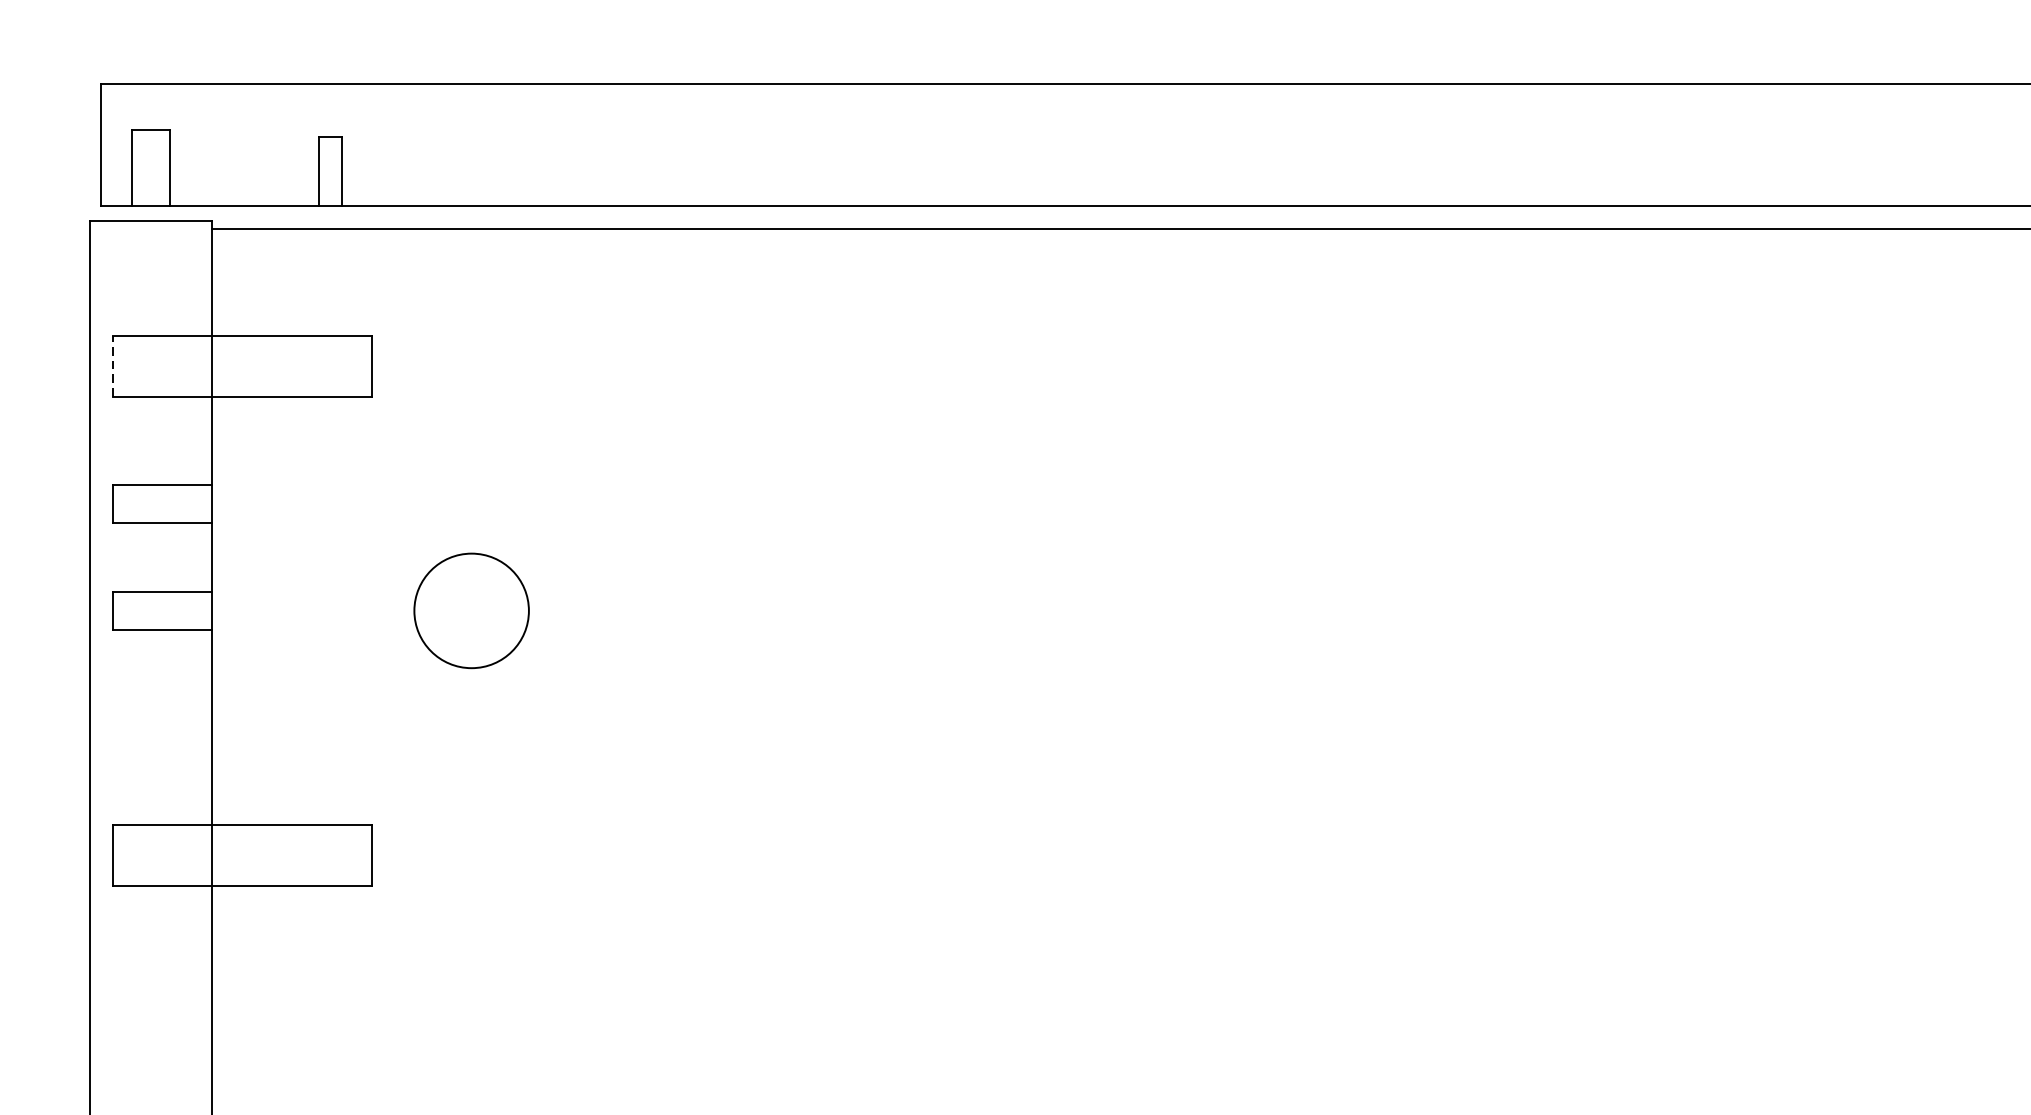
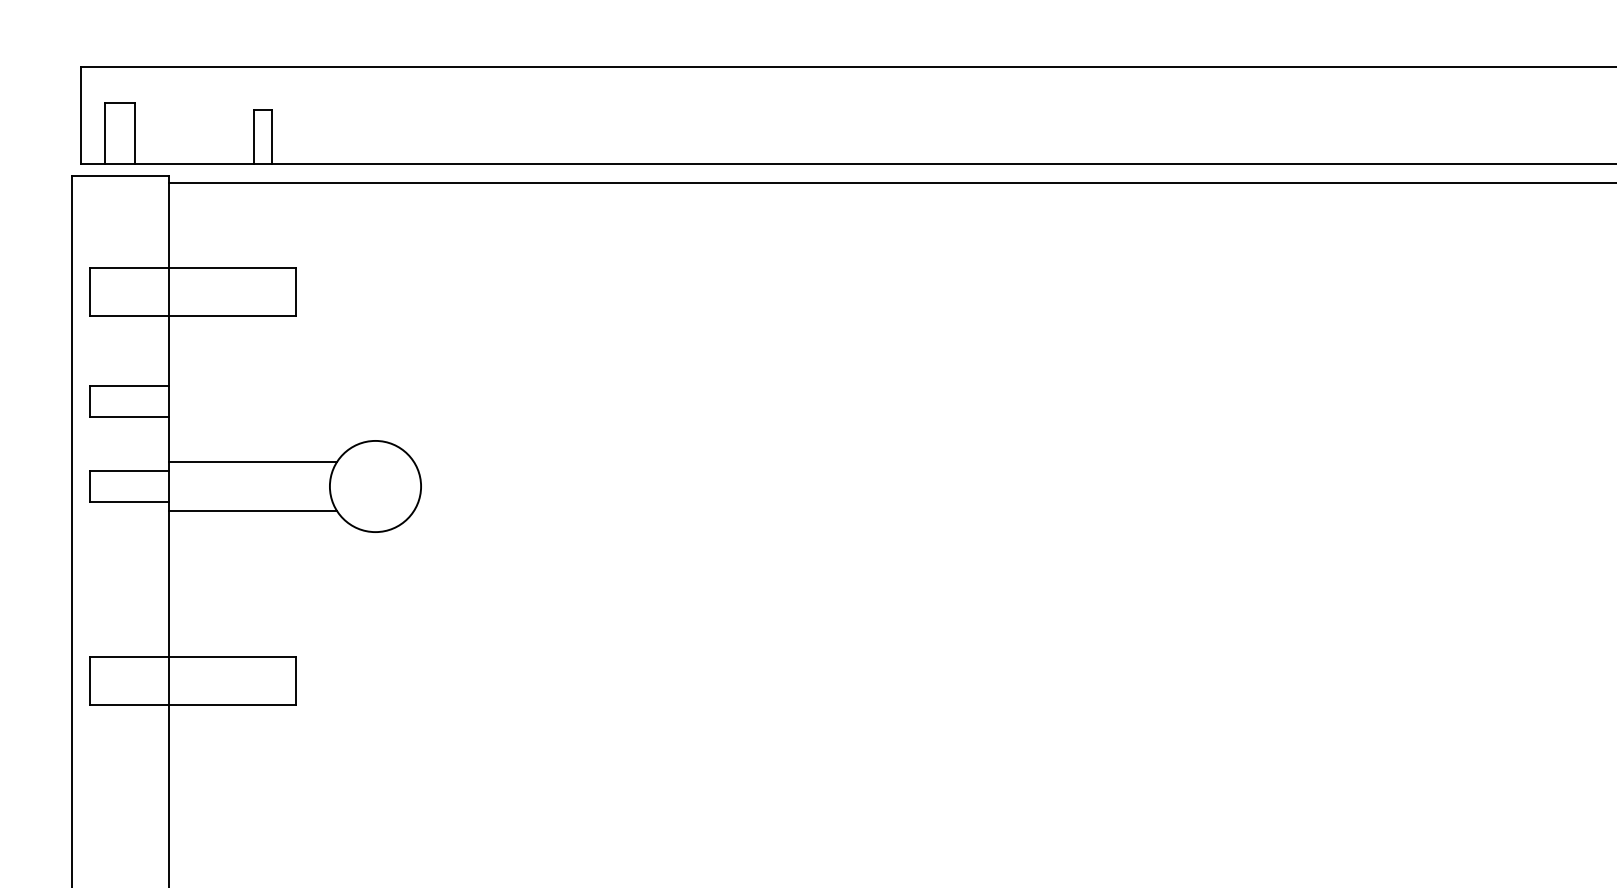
line: (112, 365) -> (89, 291), dashed -> solid
line: (317, 580) -> (252, 462), added
line: (317, 641) -> (252, 510), added

